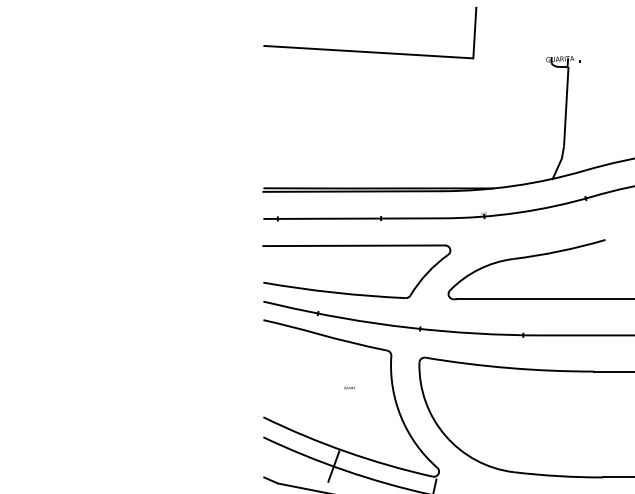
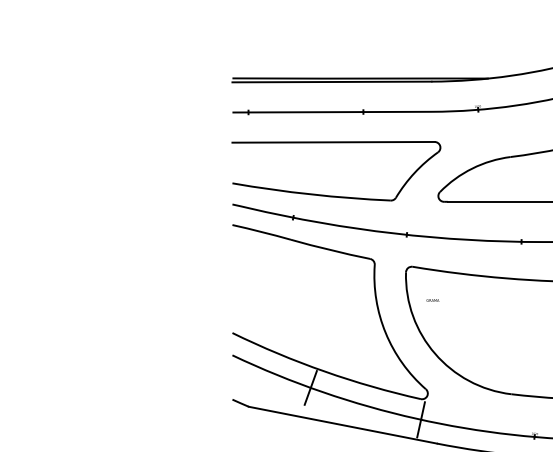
text: (349, 387) -> (432, 299), moved

